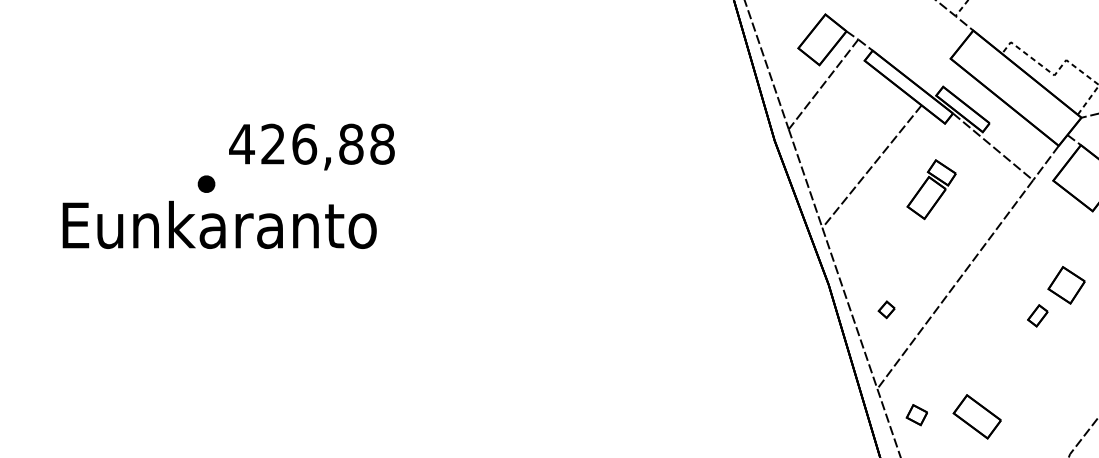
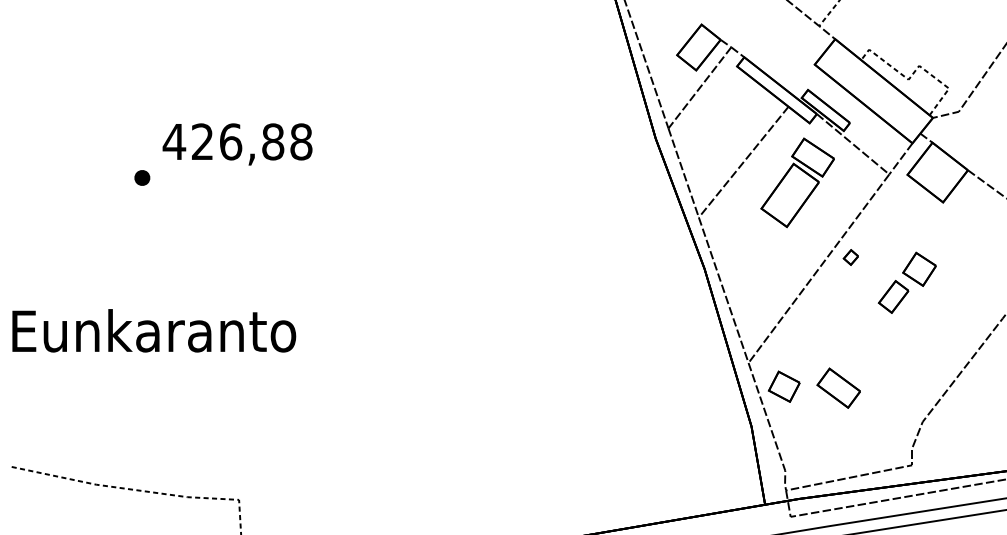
part: (931, 189) -> (797, 182), size x1.67
text: (219, 224) -> (154, 330), moved
part: (886, 309) -> (850, 257), moved
part: (1037, 315) -> (893, 296), size x1.67
part: (917, 414) -> (784, 386), size x1.67

